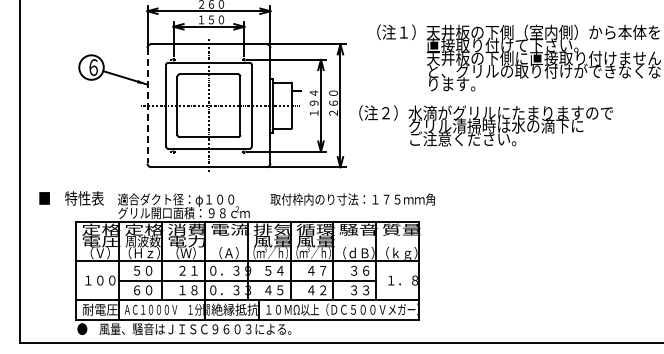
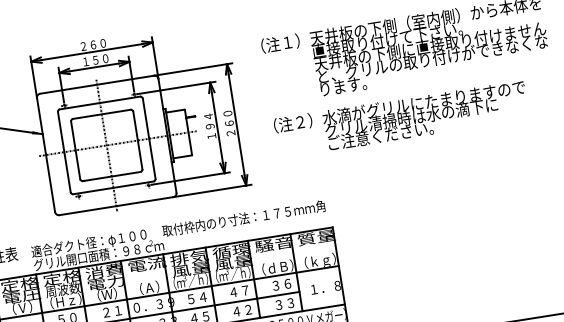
line: (147, 105) -> (46, 154), dashed -> solid
text: (486, 125) -> (401, 118), moved
text: (352, 199) -> (243, 218), moved

